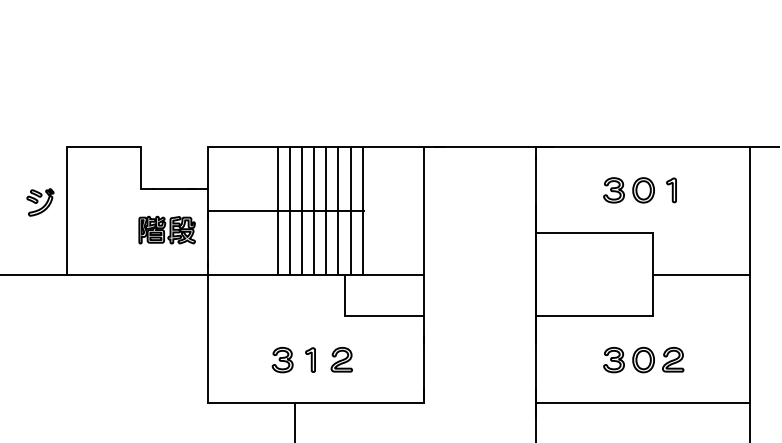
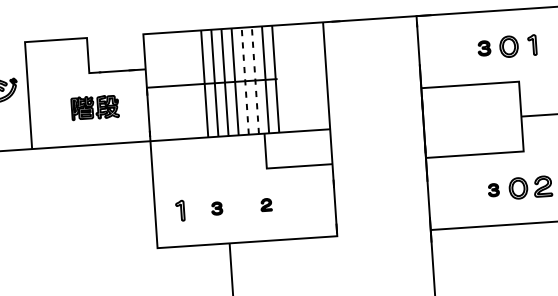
part: (613, 190) -> (483, 48), size x0.7
line: (326, 210) -> (245, 81), solid -> dashed
line: (338, 210) -> (255, 80), solid -> dashed
part: (166, 229) -> (94, 107), moved
part: (310, 359) -> (180, 210), moved
part: (341, 359) -> (266, 204), size x0.6
part: (282, 360) -> (217, 208), size x0.6
part: (613, 360) -> (493, 190), size x0.6

